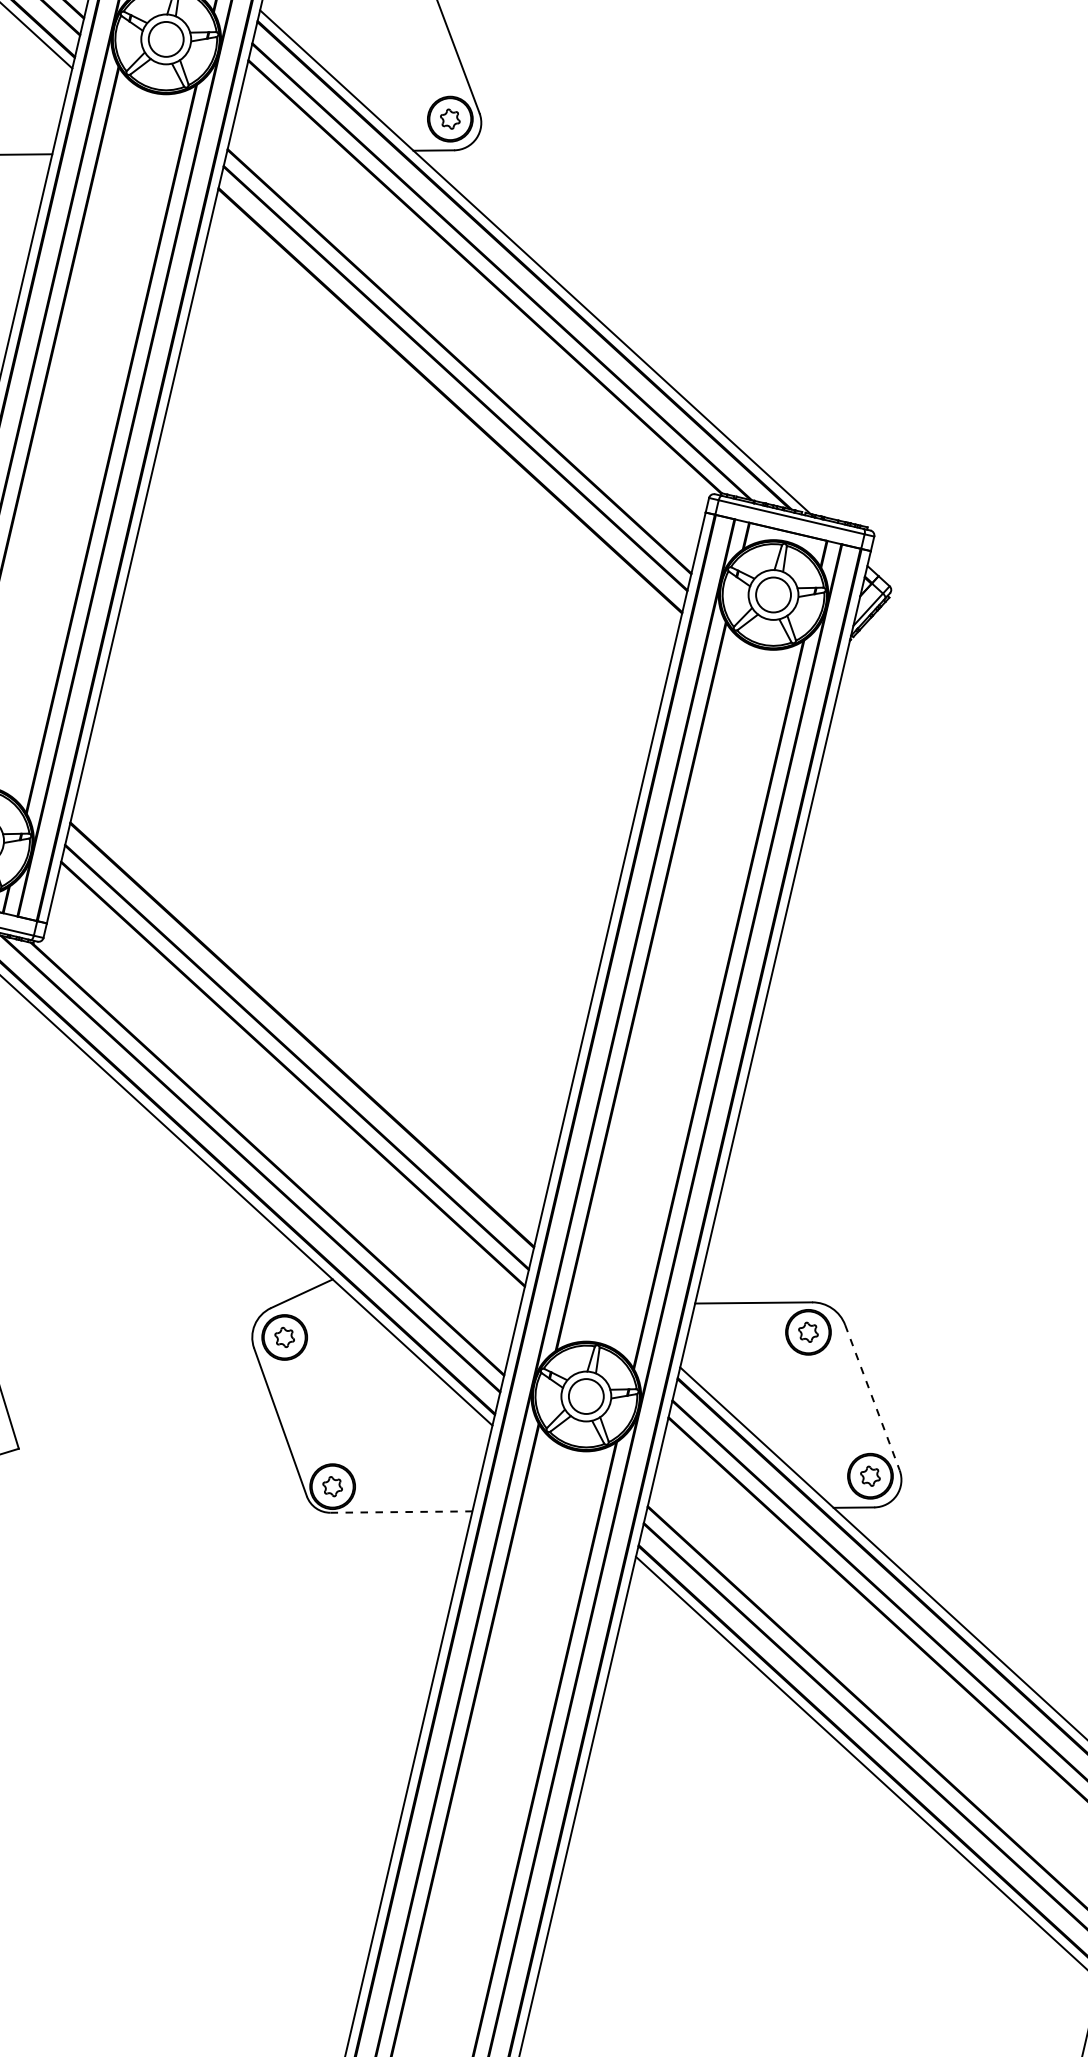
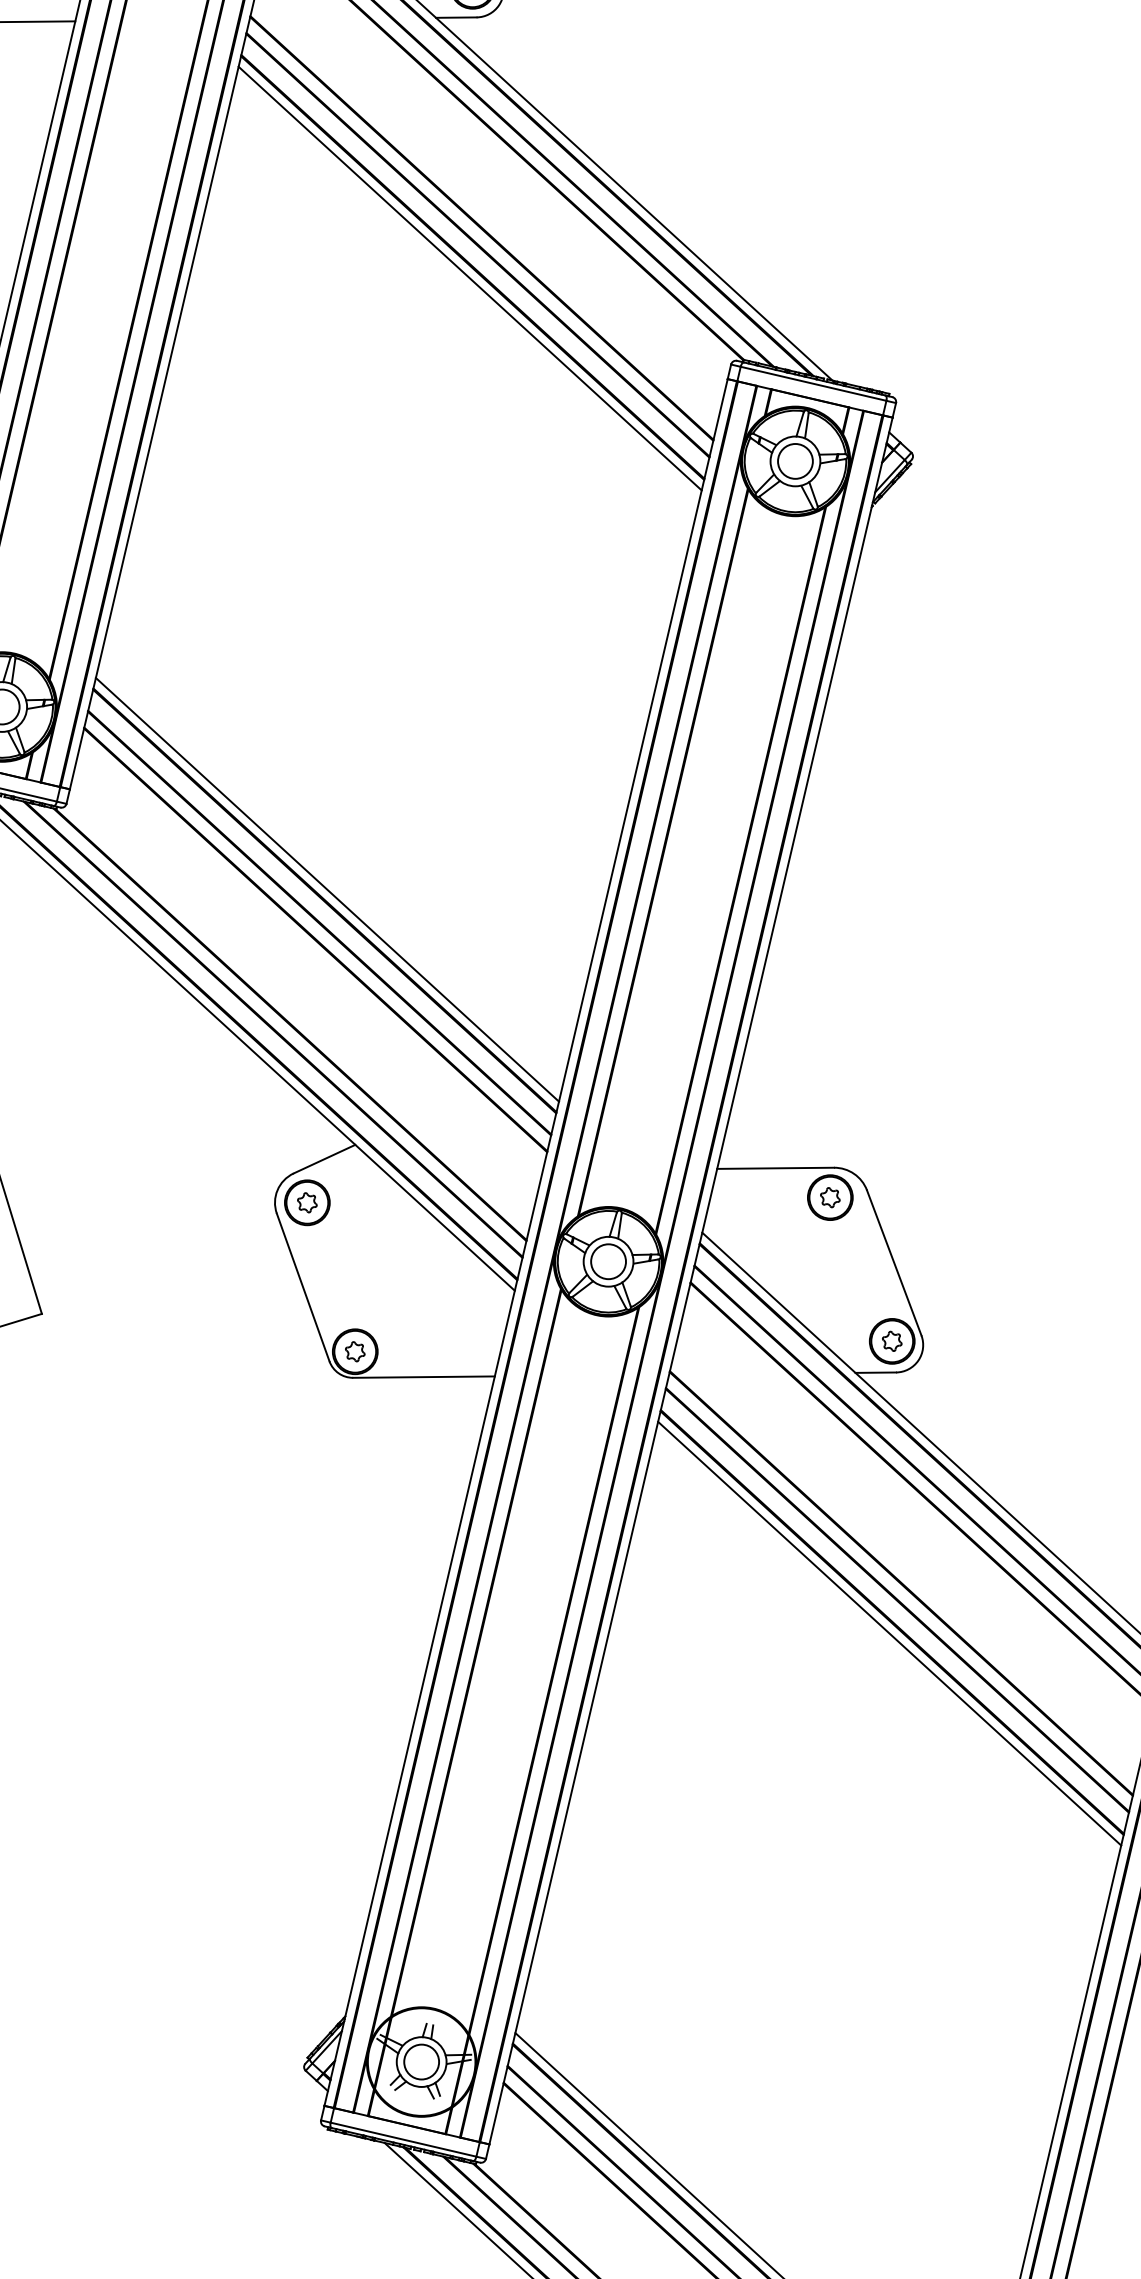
line: (447, 411) -> (469, 278), added
line: (304, 1023) -> (327, 889), added
line: (872, 1398) -> (894, 1263), dashed -> solid
line: (402, 1512) -> (424, 1377), dashed -> solid

